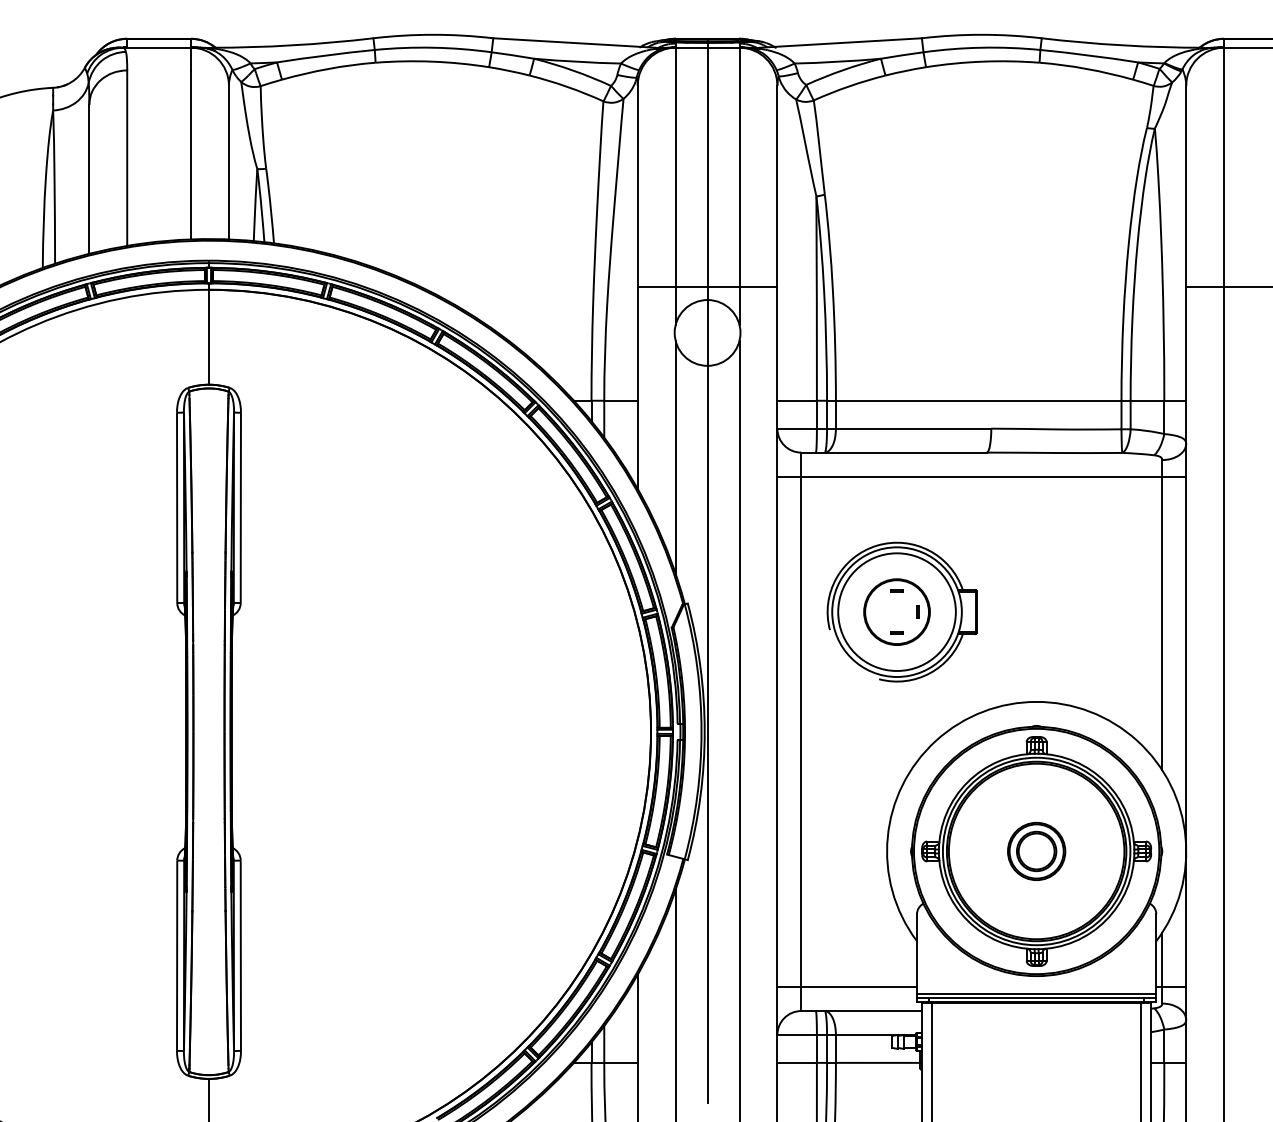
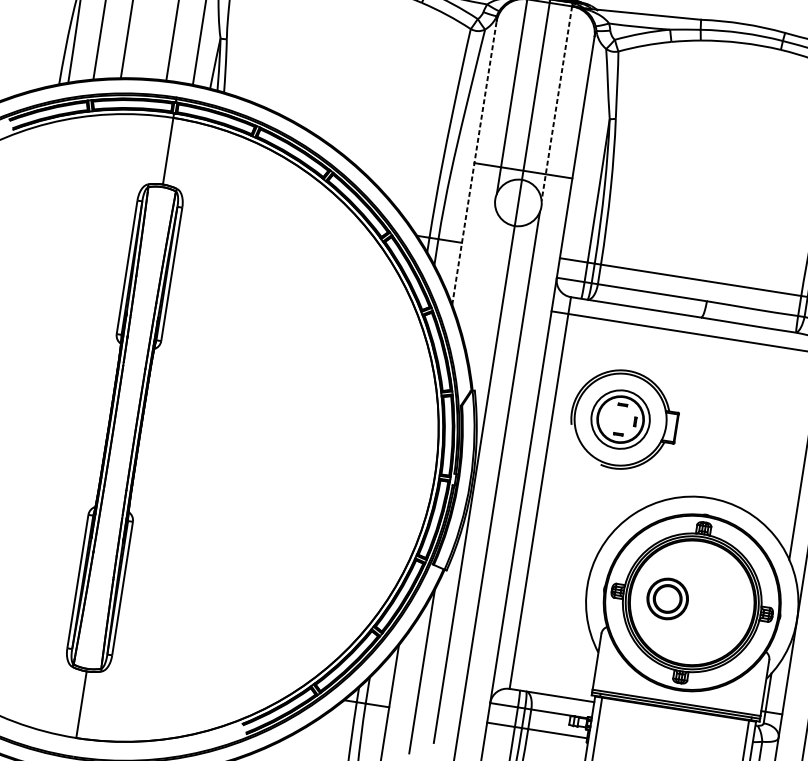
line: (739, 186) -> (556, 103), solid -> dashed
line: (637, 287) -> (474, 163), solid -> dashed
line: (675, 456) -> (482, 286), removed
circle: (896, 612) -> (620, 419), size x0.7
part: (1036, 850) -> (667, 598), moved
line: (846, 987) -> (543, 677), removed

